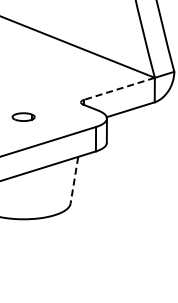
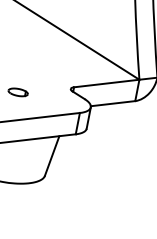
line: (119, 88) -> (106, 83), dashed -> solid
line: (74, 180) -> (52, 156), dashed -> solid

